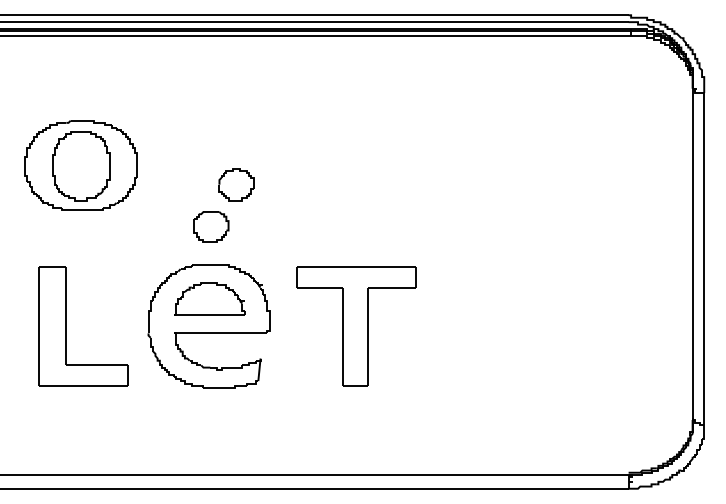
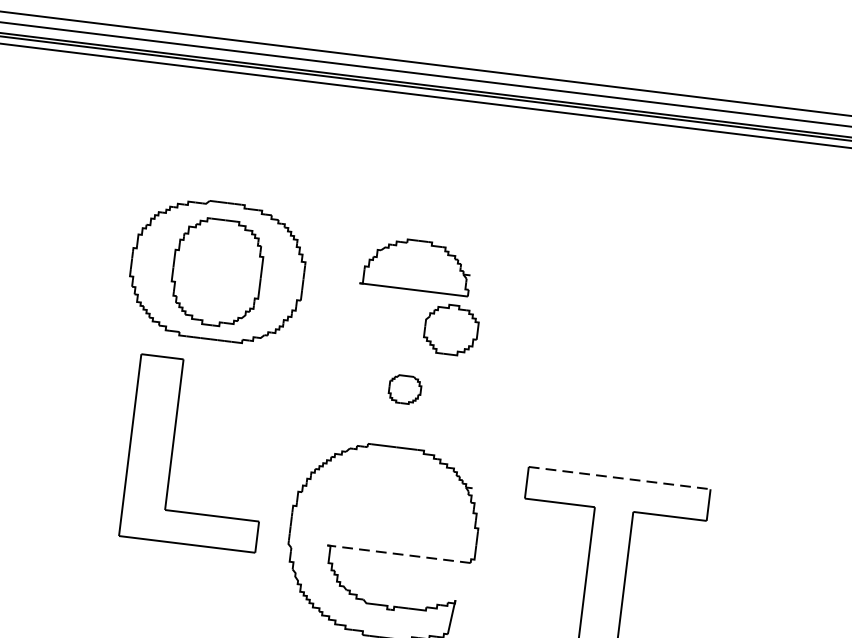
part: (211, 226) -> (405, 389), size x0.6
line: (357, 266) -> (620, 477), solid -> dashed
part: (209, 298) -> (417, 264), moved
part: (66, 326) -> (172, 450), moved
line: (220, 333) -> (398, 554), solid -> dashed

